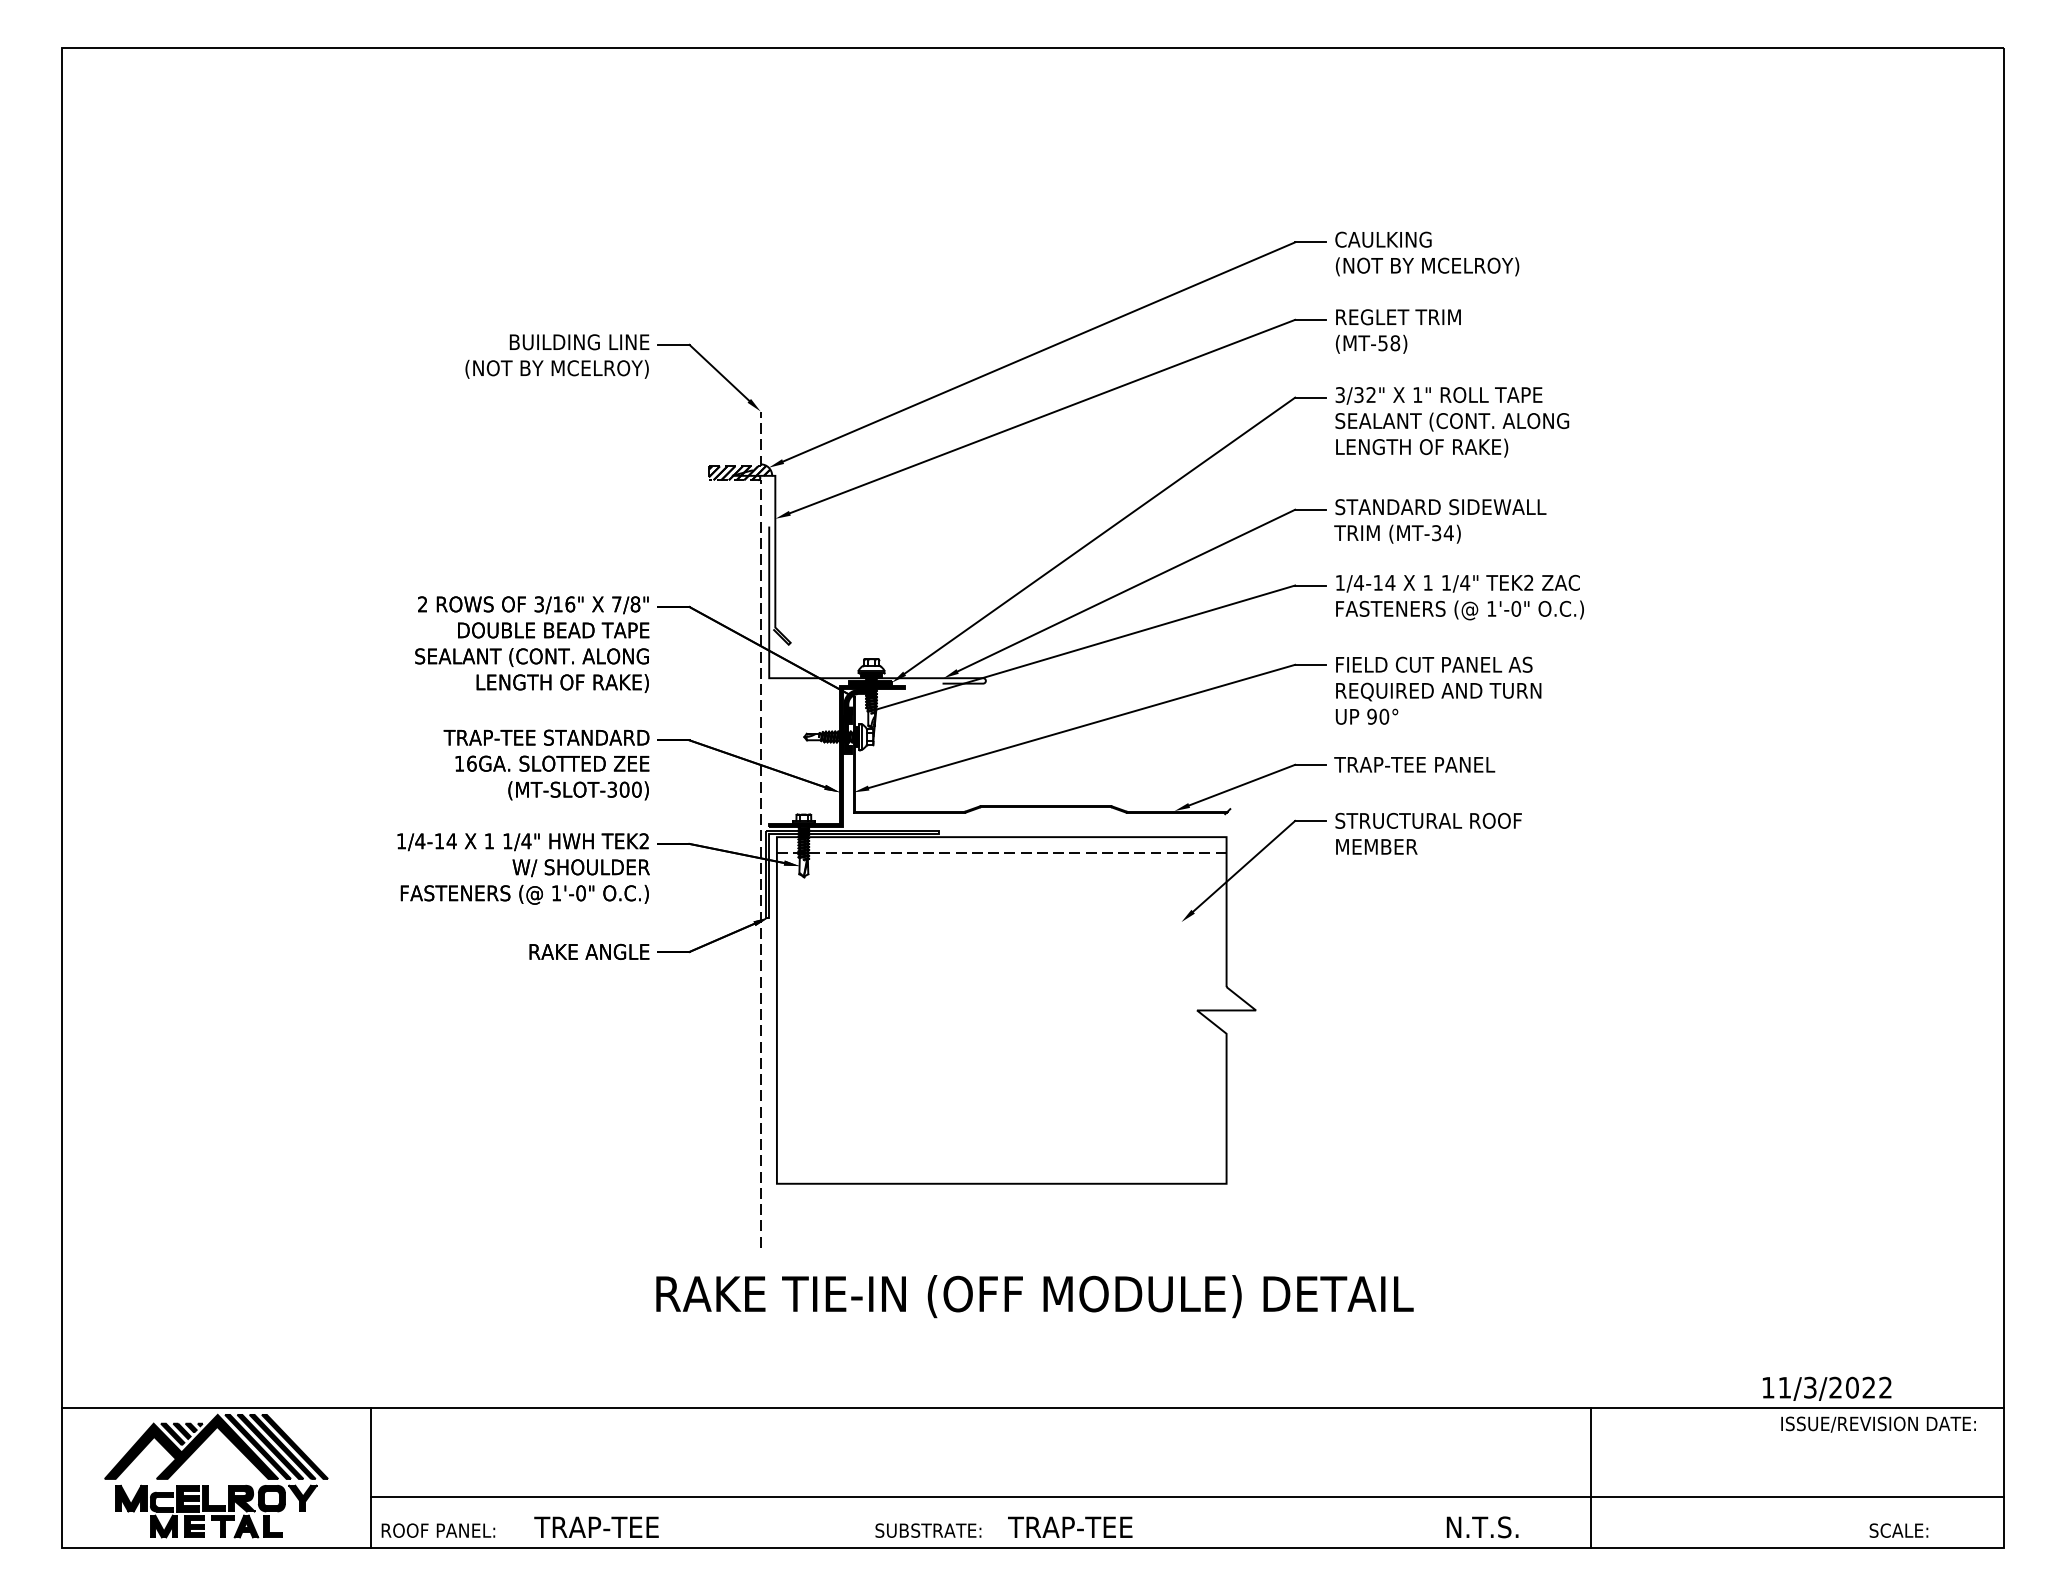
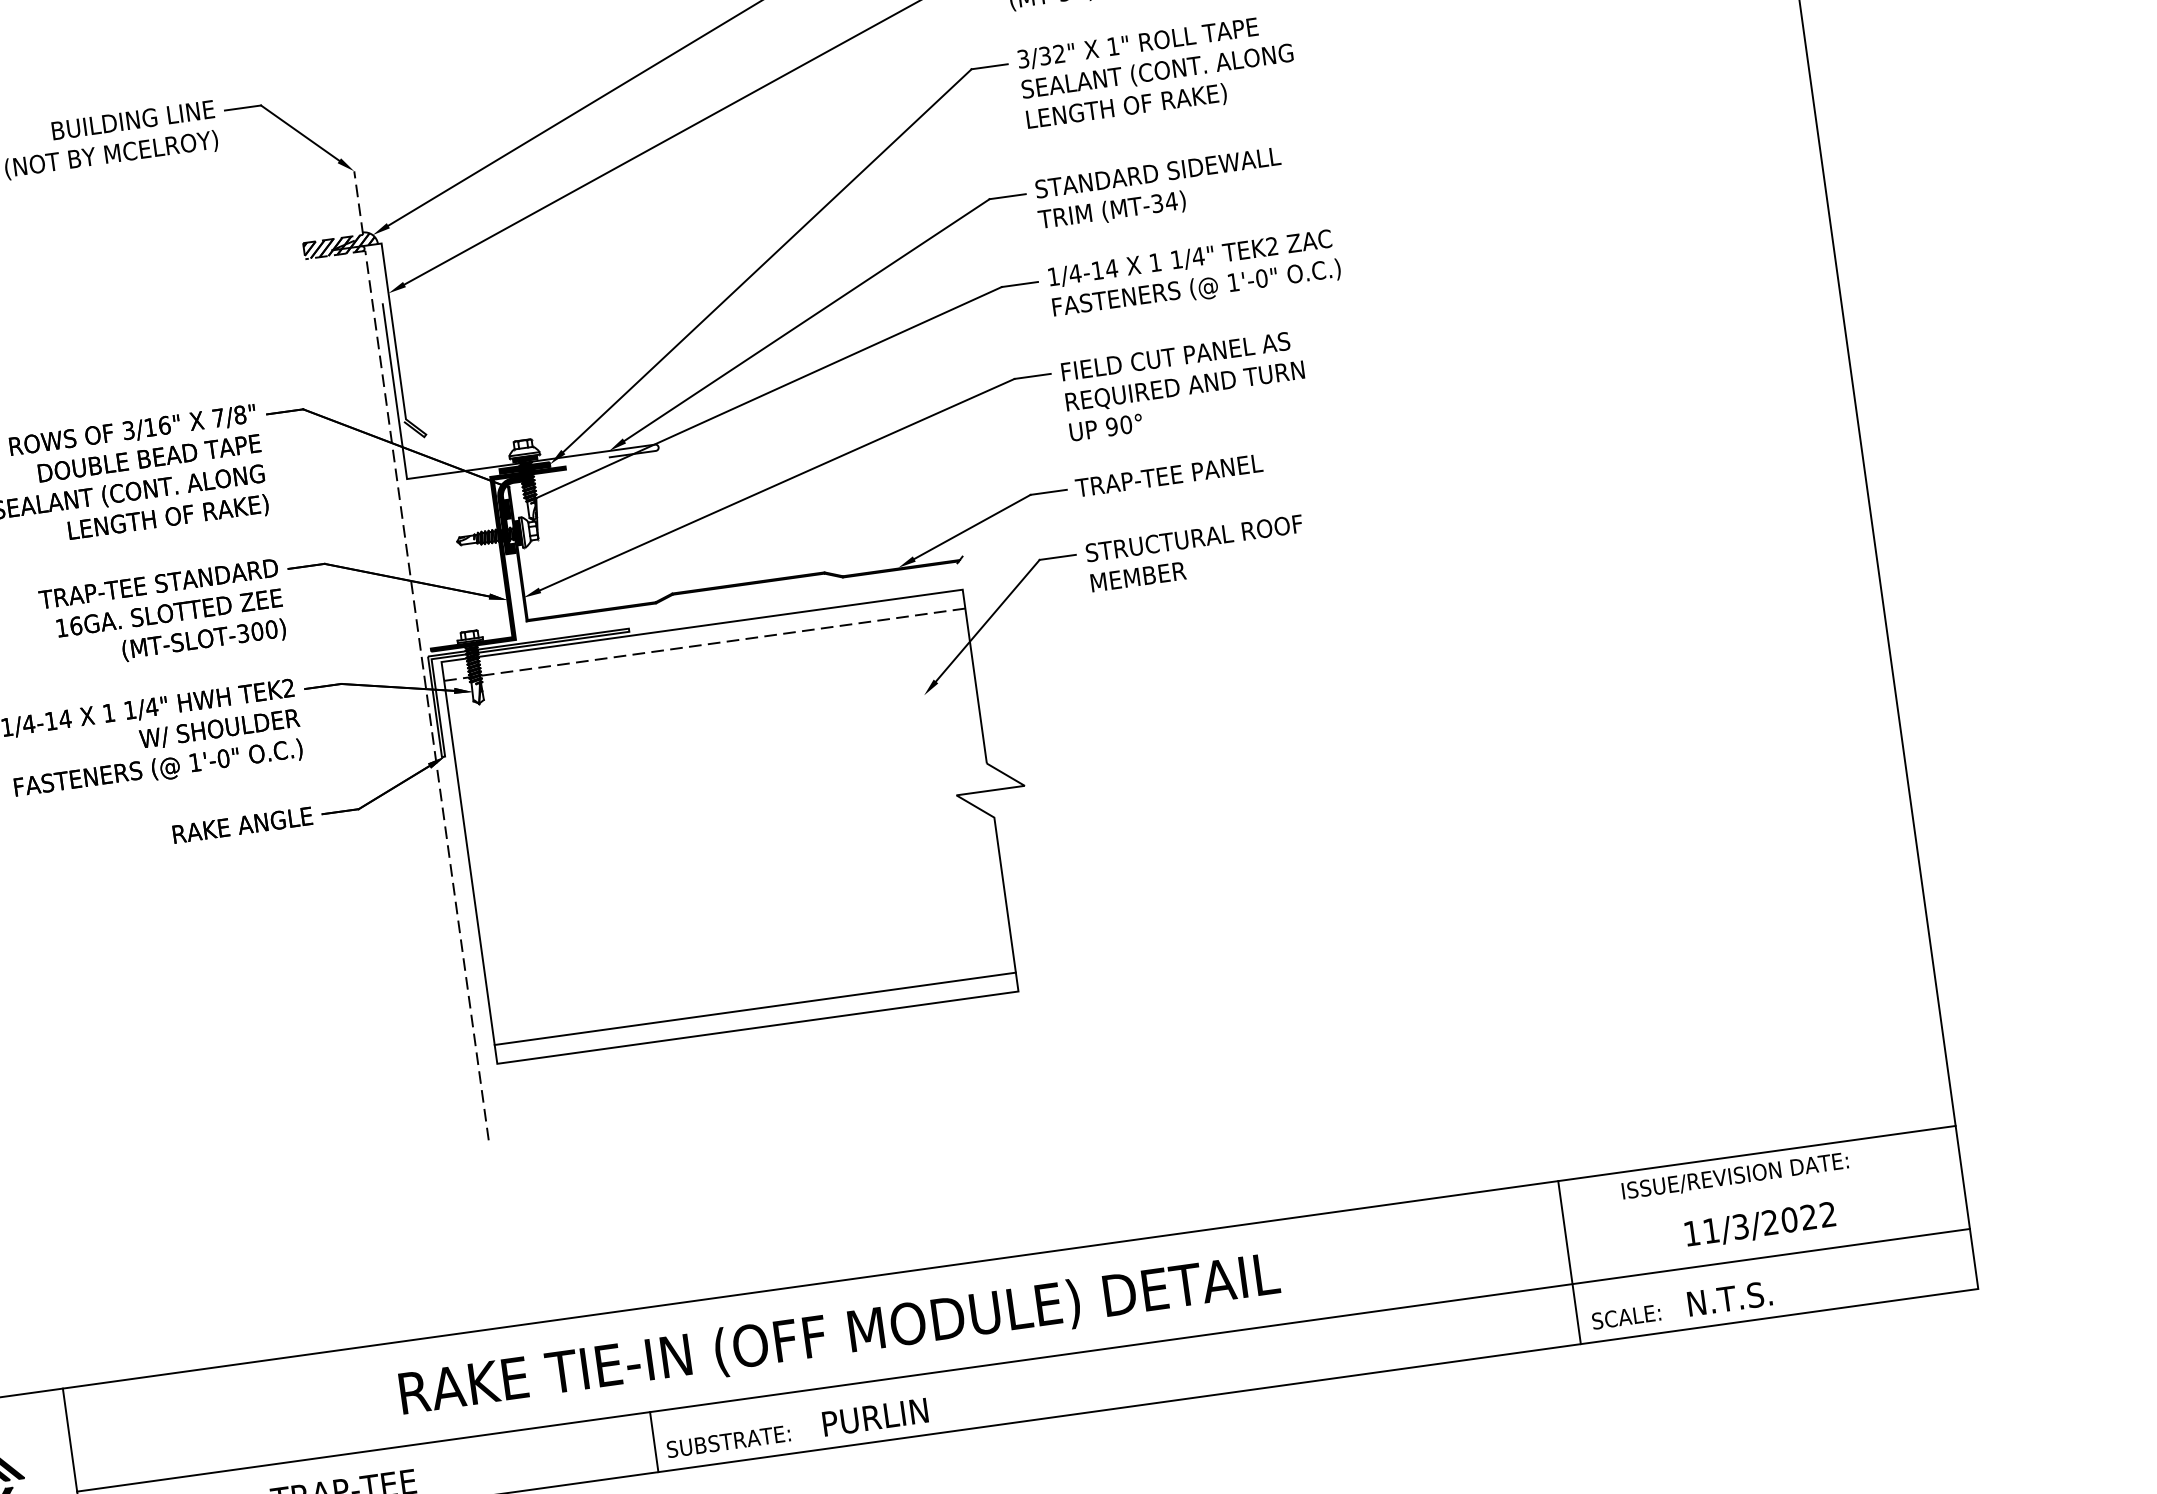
line: (1001, 1167) -> (754, 1008), added
text: (1034, 1296) -> (839, 1336), moved
text: (1826, 1388) -> (1759, 1225), moved
text: (1878, 1424) -> (1735, 1176), moved
line: (1591, 1477) -> (1569, 1261), moved
line: (865, 1522) -> (654, 1442), added
text: (1070, 1527) -> (892, 1415), TRAP-TEE -> PURLIN
text: (1482, 1527) -> (1729, 1298), moved
text: (1898, 1530) -> (1625, 1316), moved

